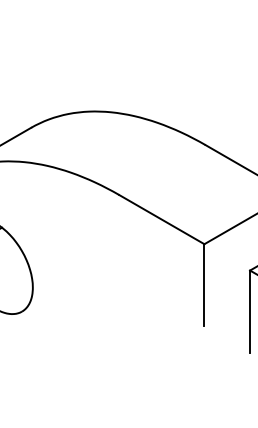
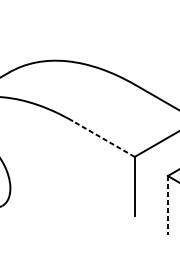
line: (161, 219) -> (103, 139), solid -> dashed
line: (250, 311) -> (168, 205), solid -> dashed

